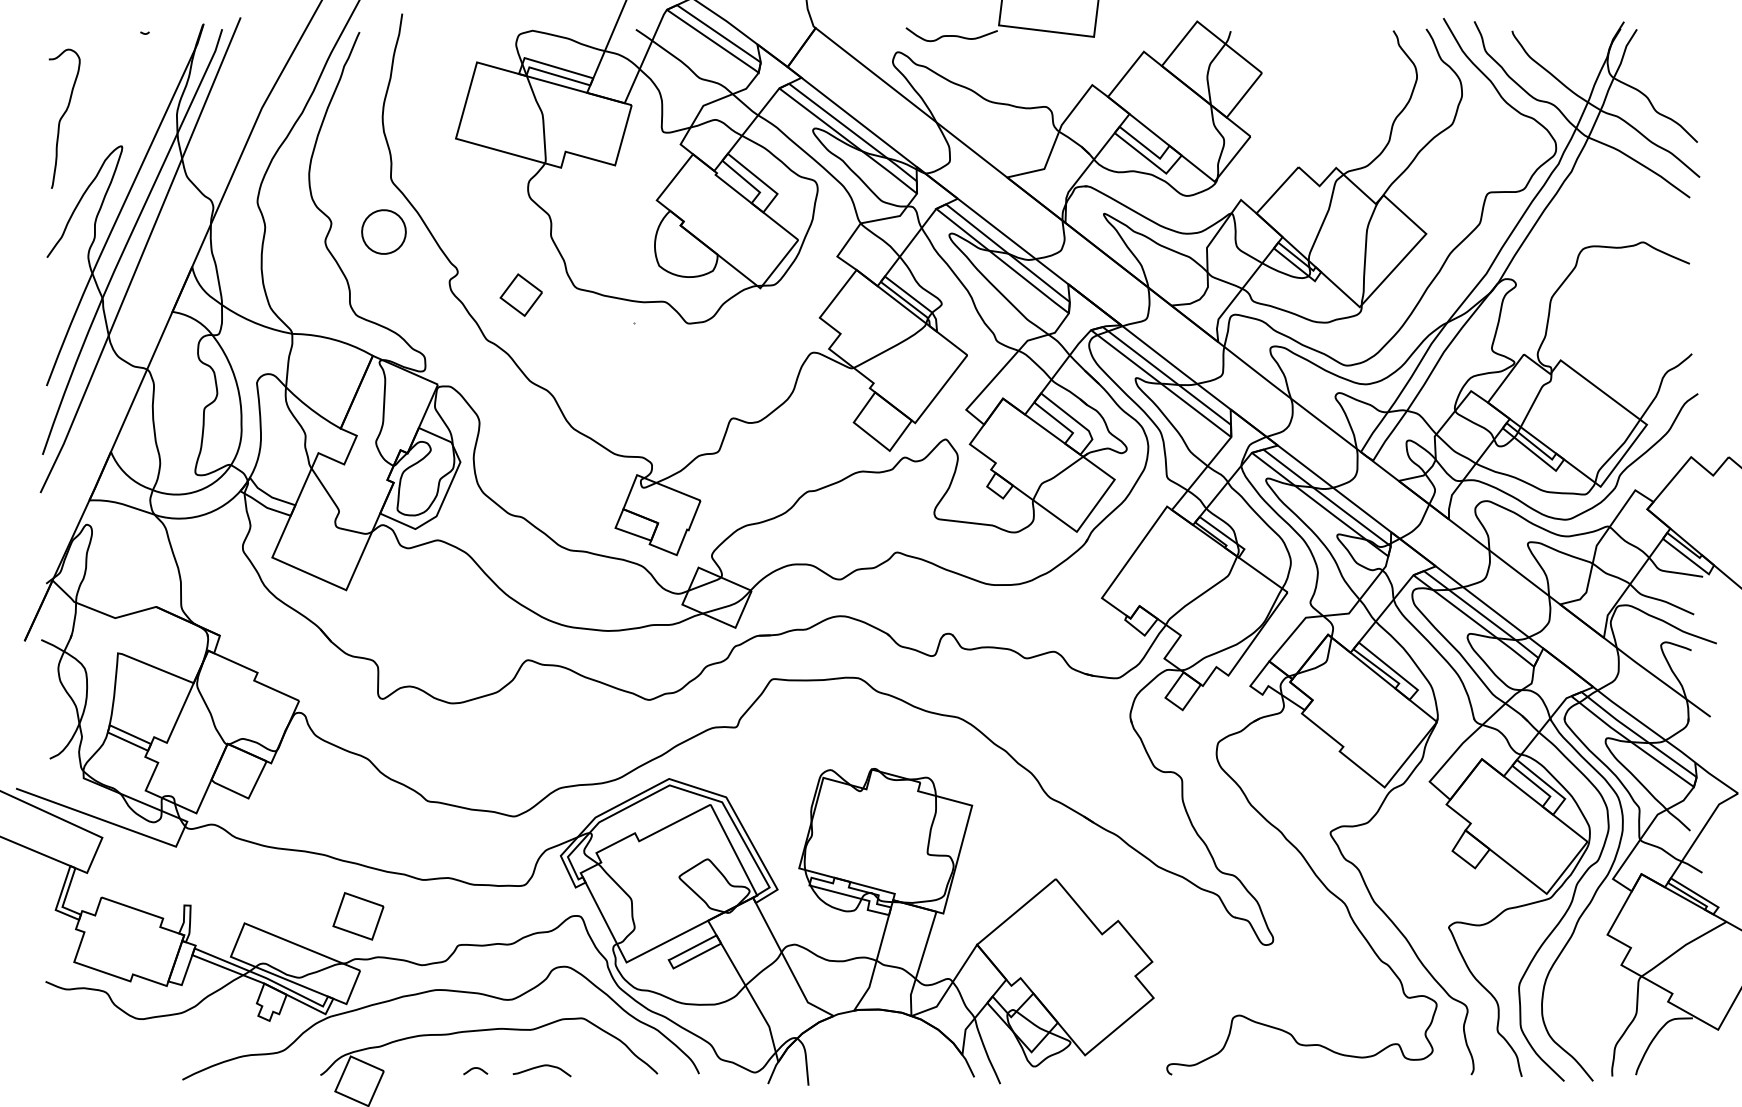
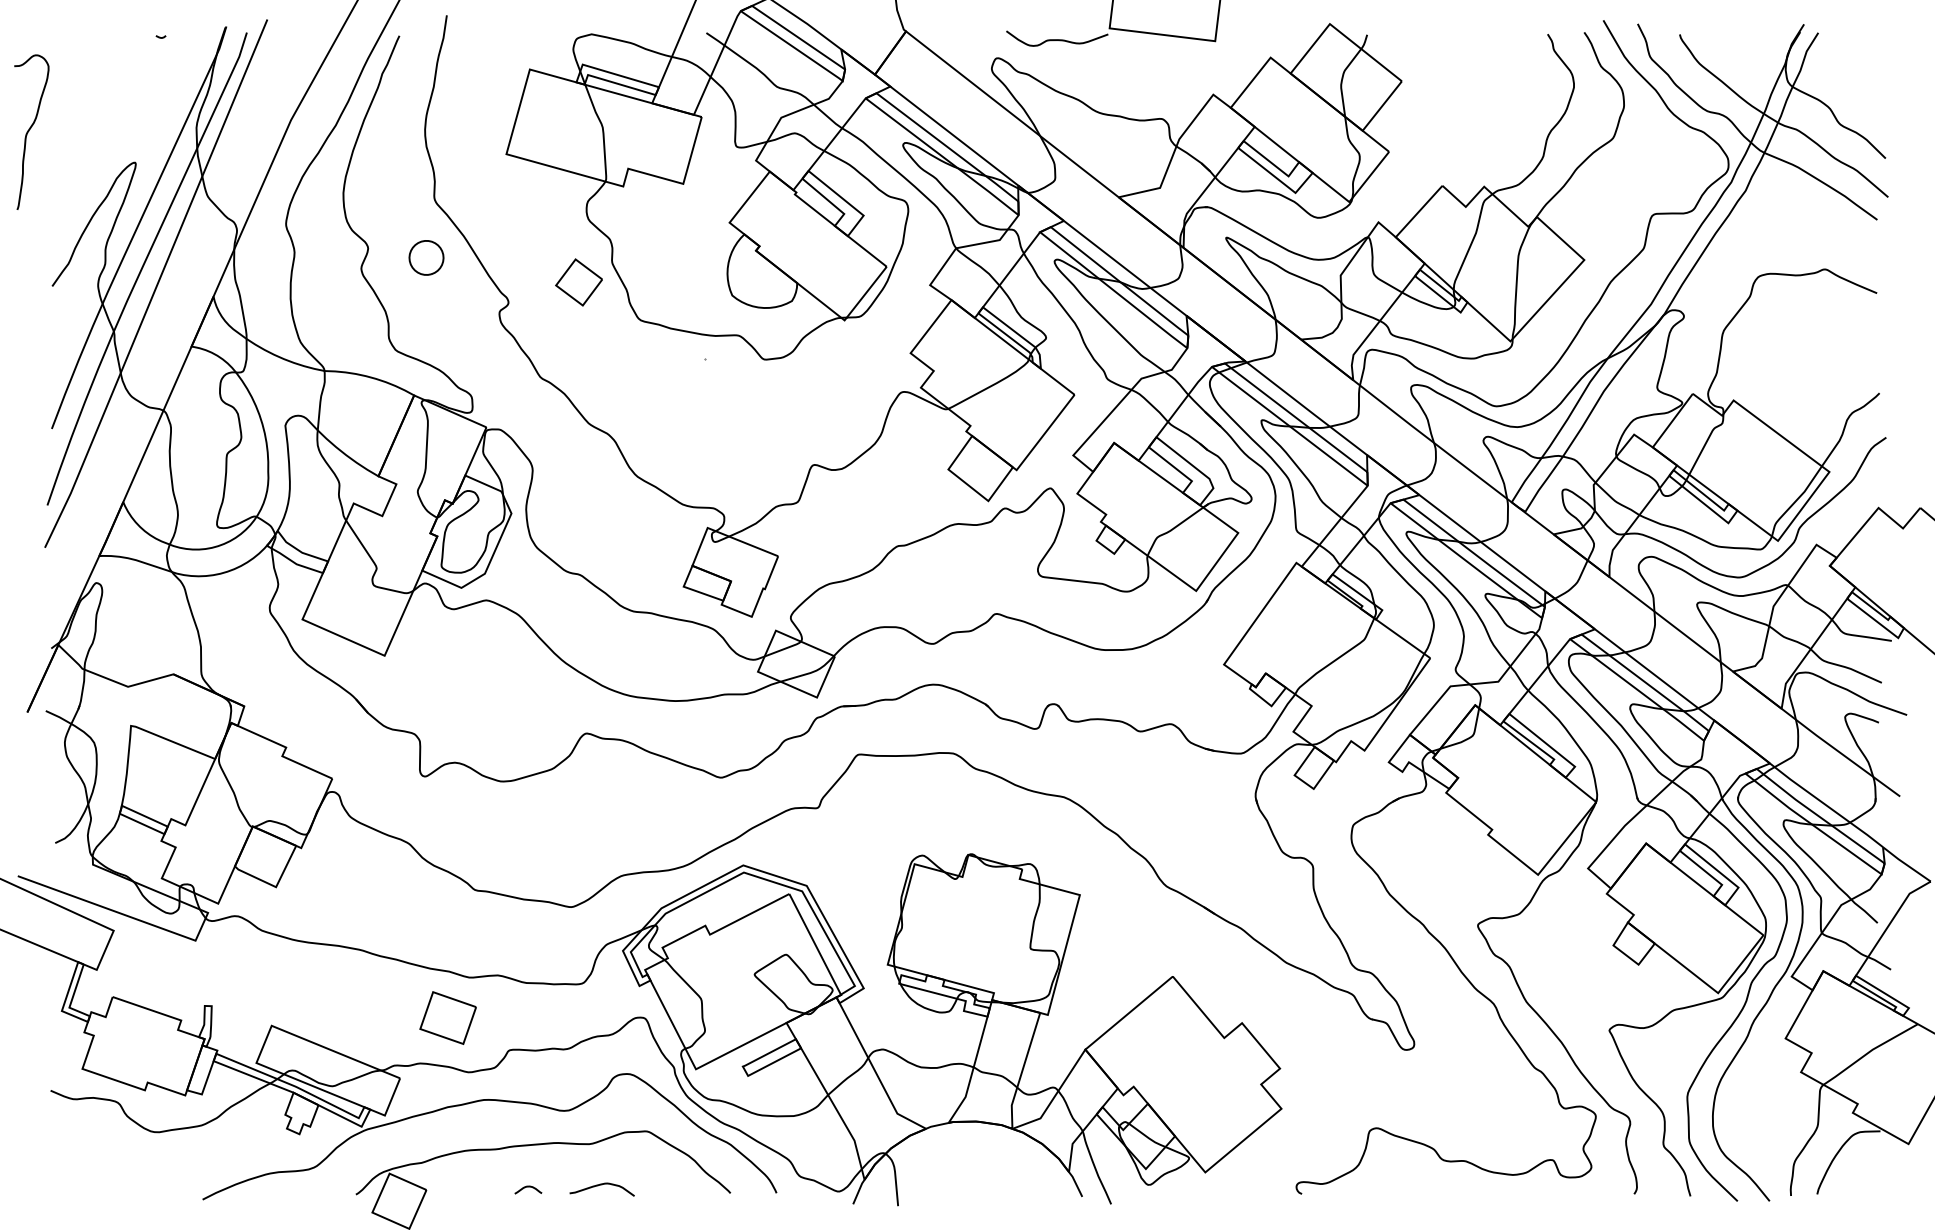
curve: (62, 118) -> (29, 131), moved
part: (383, 231) -> (425, 257), size x0.7
part: (520, 294) -> (578, 281), moved
part: (358, 916) -> (448, 1018), moved

